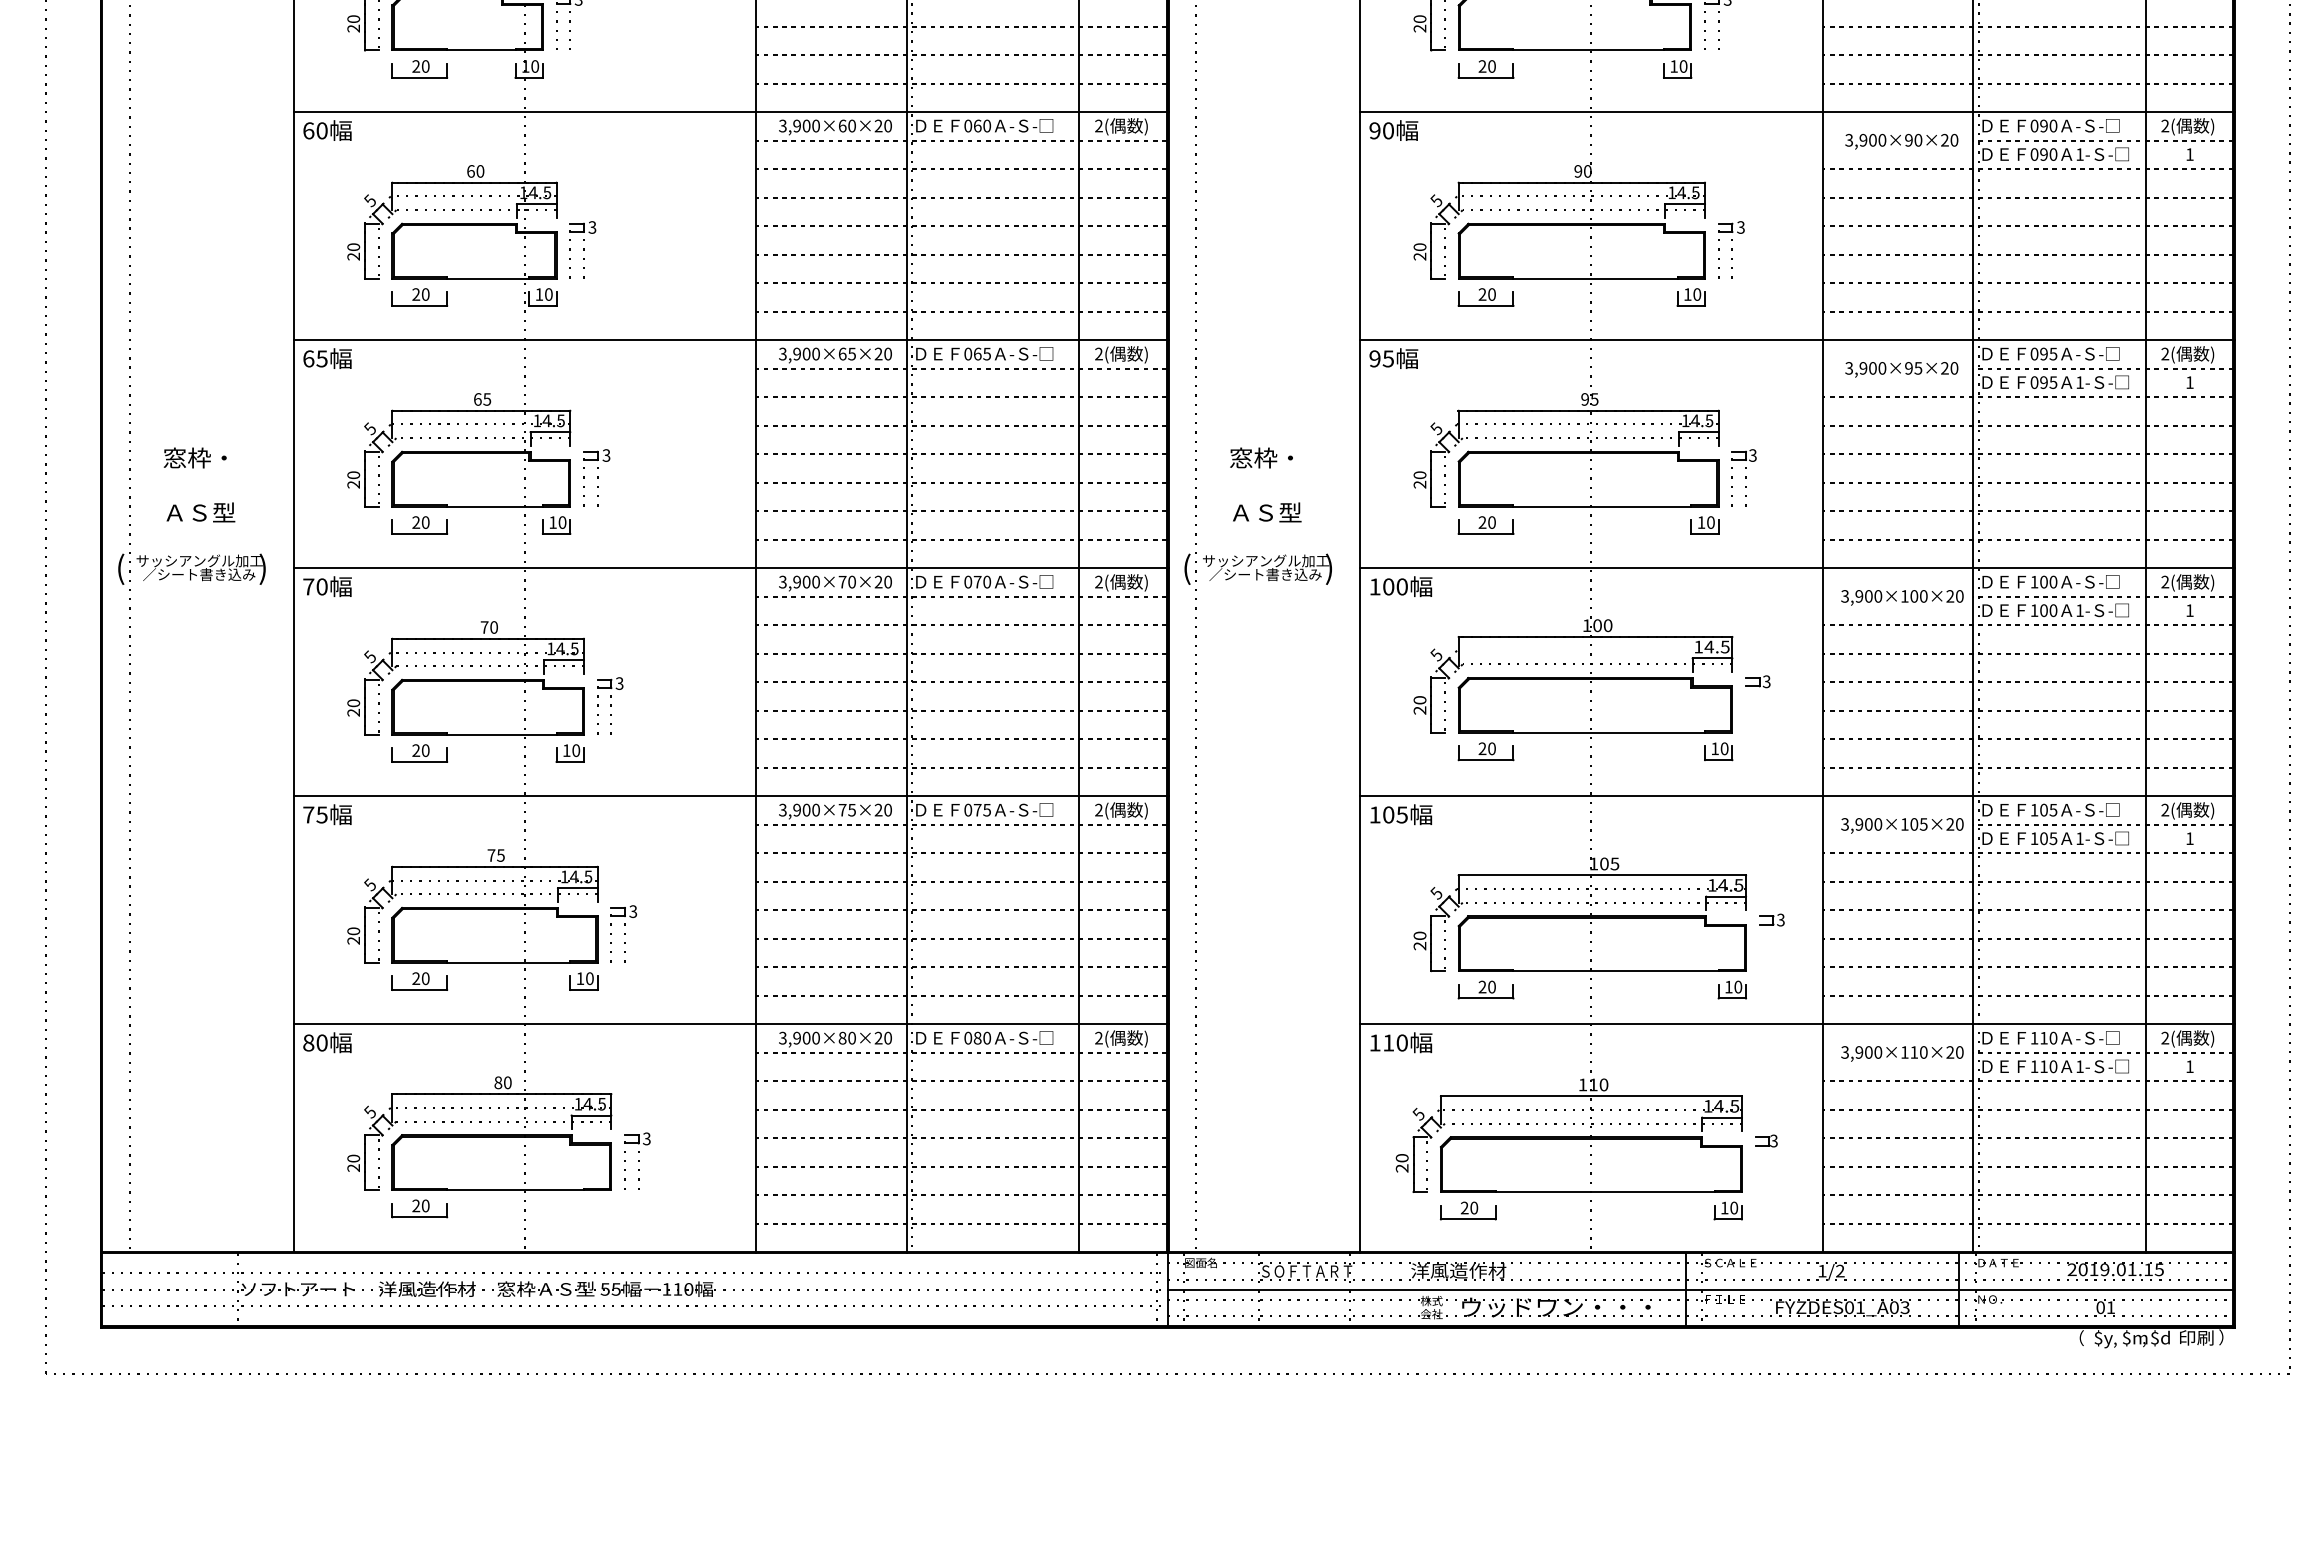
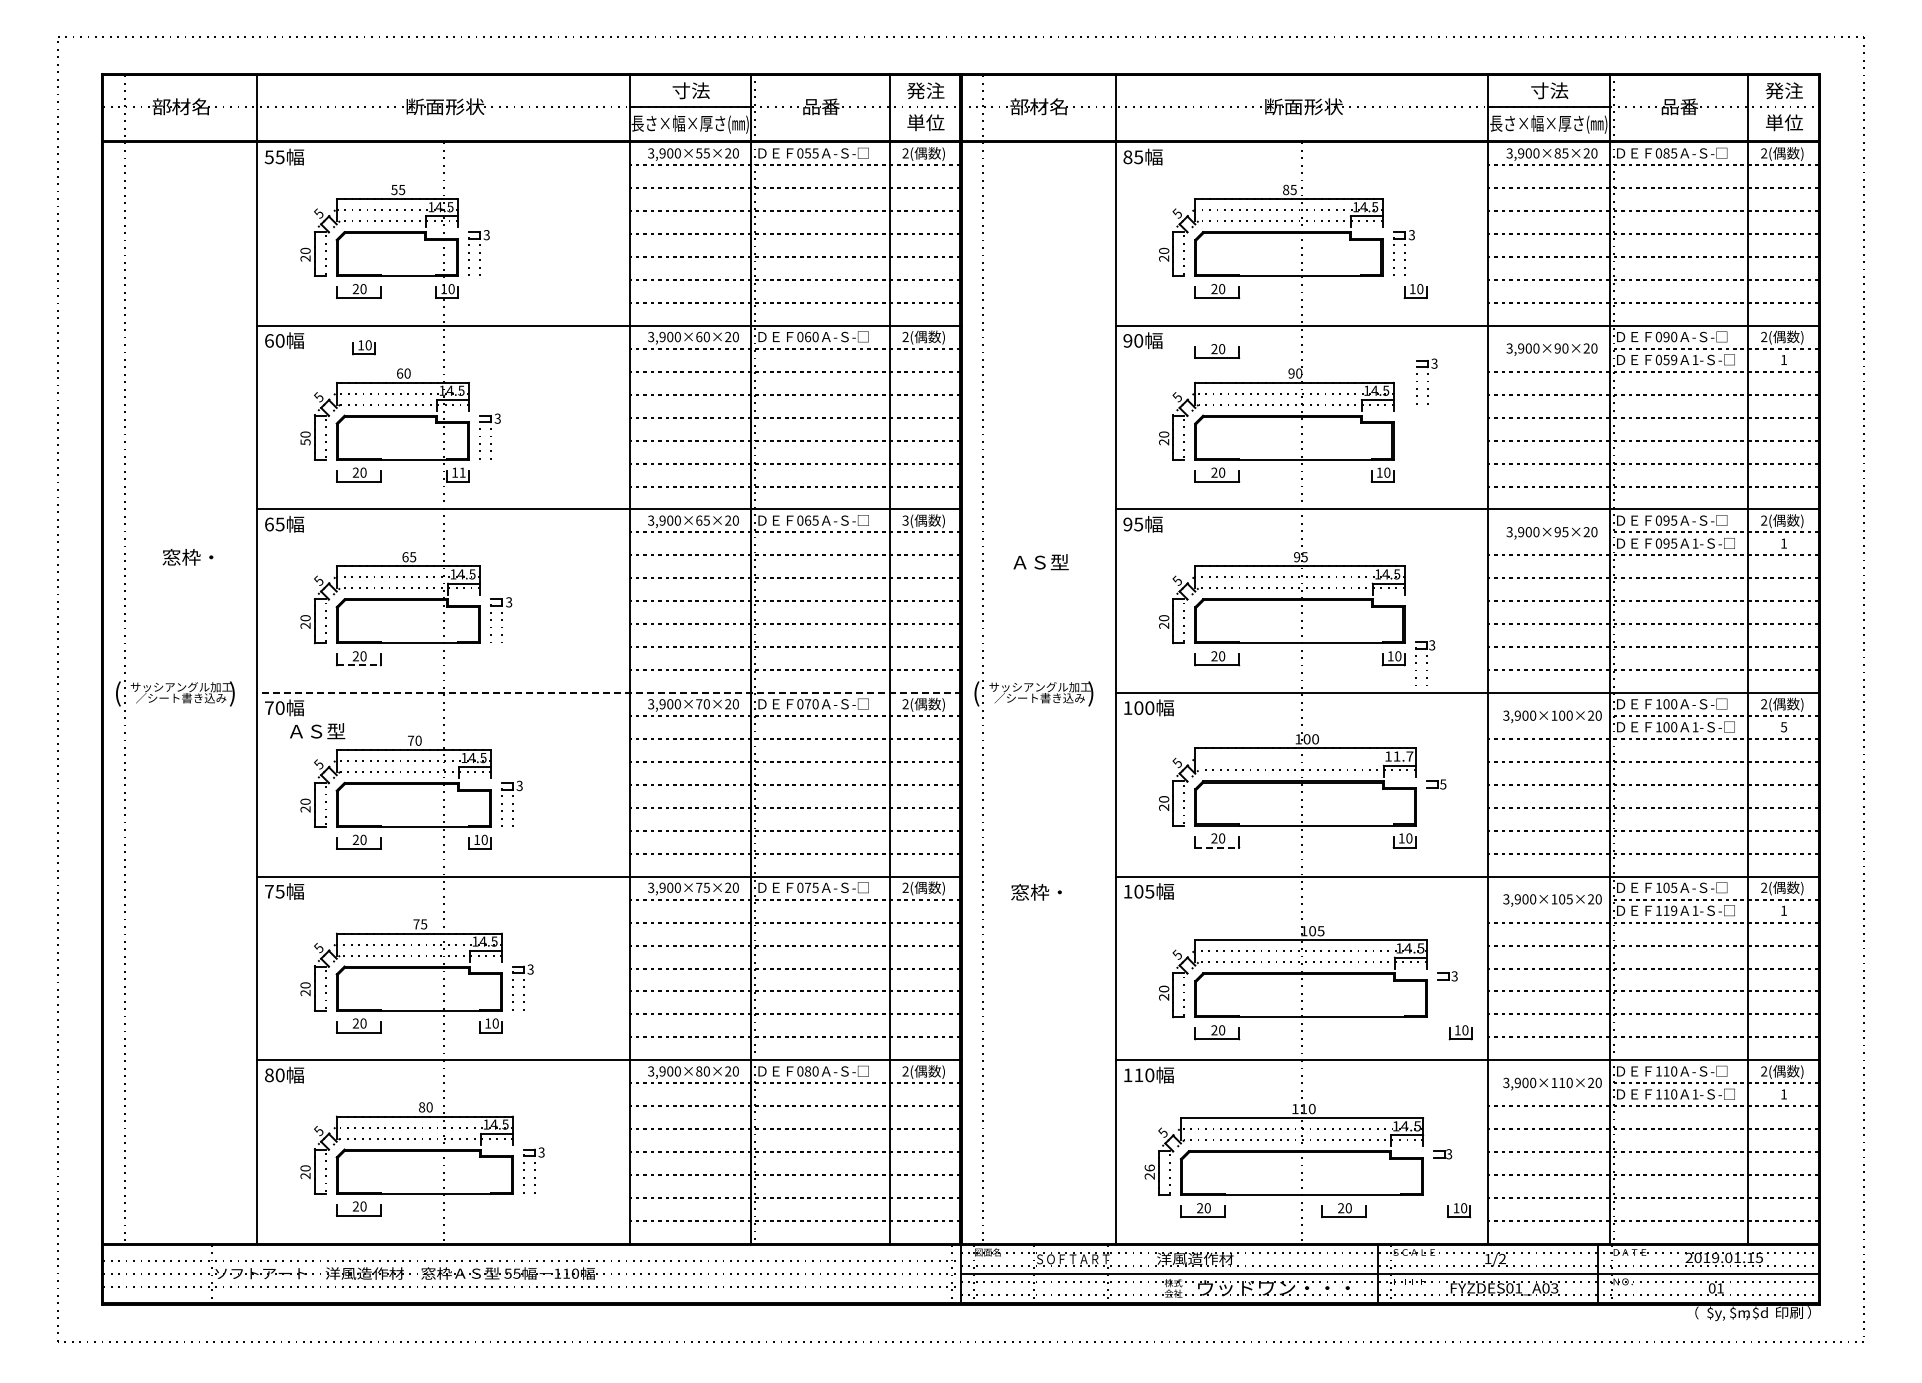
part: (1677, 69) -> (1415, 291), moved
part: (1486, 144) -> (1217, 351), added
text: (2048, 153) -> (1670, 359), 090 -> 059
part: (1730, 249) -> (1426, 381), moved
text: (353, 257) -> (305, 442), 20 -> 50
text: (548, 294) -> (462, 472), 10 -> 11
text: (1098, 353) -> (905, 520), 2( -> 3(
text: (194, 458) -> (187, 557), moved
text: (1261, 458) -> (1036, 892), moved
part: (1744, 476) -> (1425, 662), moved
text: (200, 512) -> (317, 731), moved
text: (1266, 512) -> (1040, 562), moved
part: (556, 525) -> (363, 347), moved
line: (420, 533) -> (359, 665), solid -> dashed
line: (731, 568) -> (609, 693), solid -> dashed
text: (2189, 611) -> (1783, 727), 1 -> 5
text: (1717, 647) -> (1403, 756), 14.5 -> 11.7
text: (1767, 680) -> (1443, 783), 3 -> 5
line: (1486, 760) -> (1217, 847), solid -> dashed
text: (2048, 838) -> (1670, 910), 105 -> 119
part: (1732, 989) -> (1460, 1032), moved
text: (1401, 1157) -> (1149, 1167), 20 -> 26
part: (1642, 1210) -> (1343, 1210), added
part: (1728, 1210) -> (1459, 1210), moved

